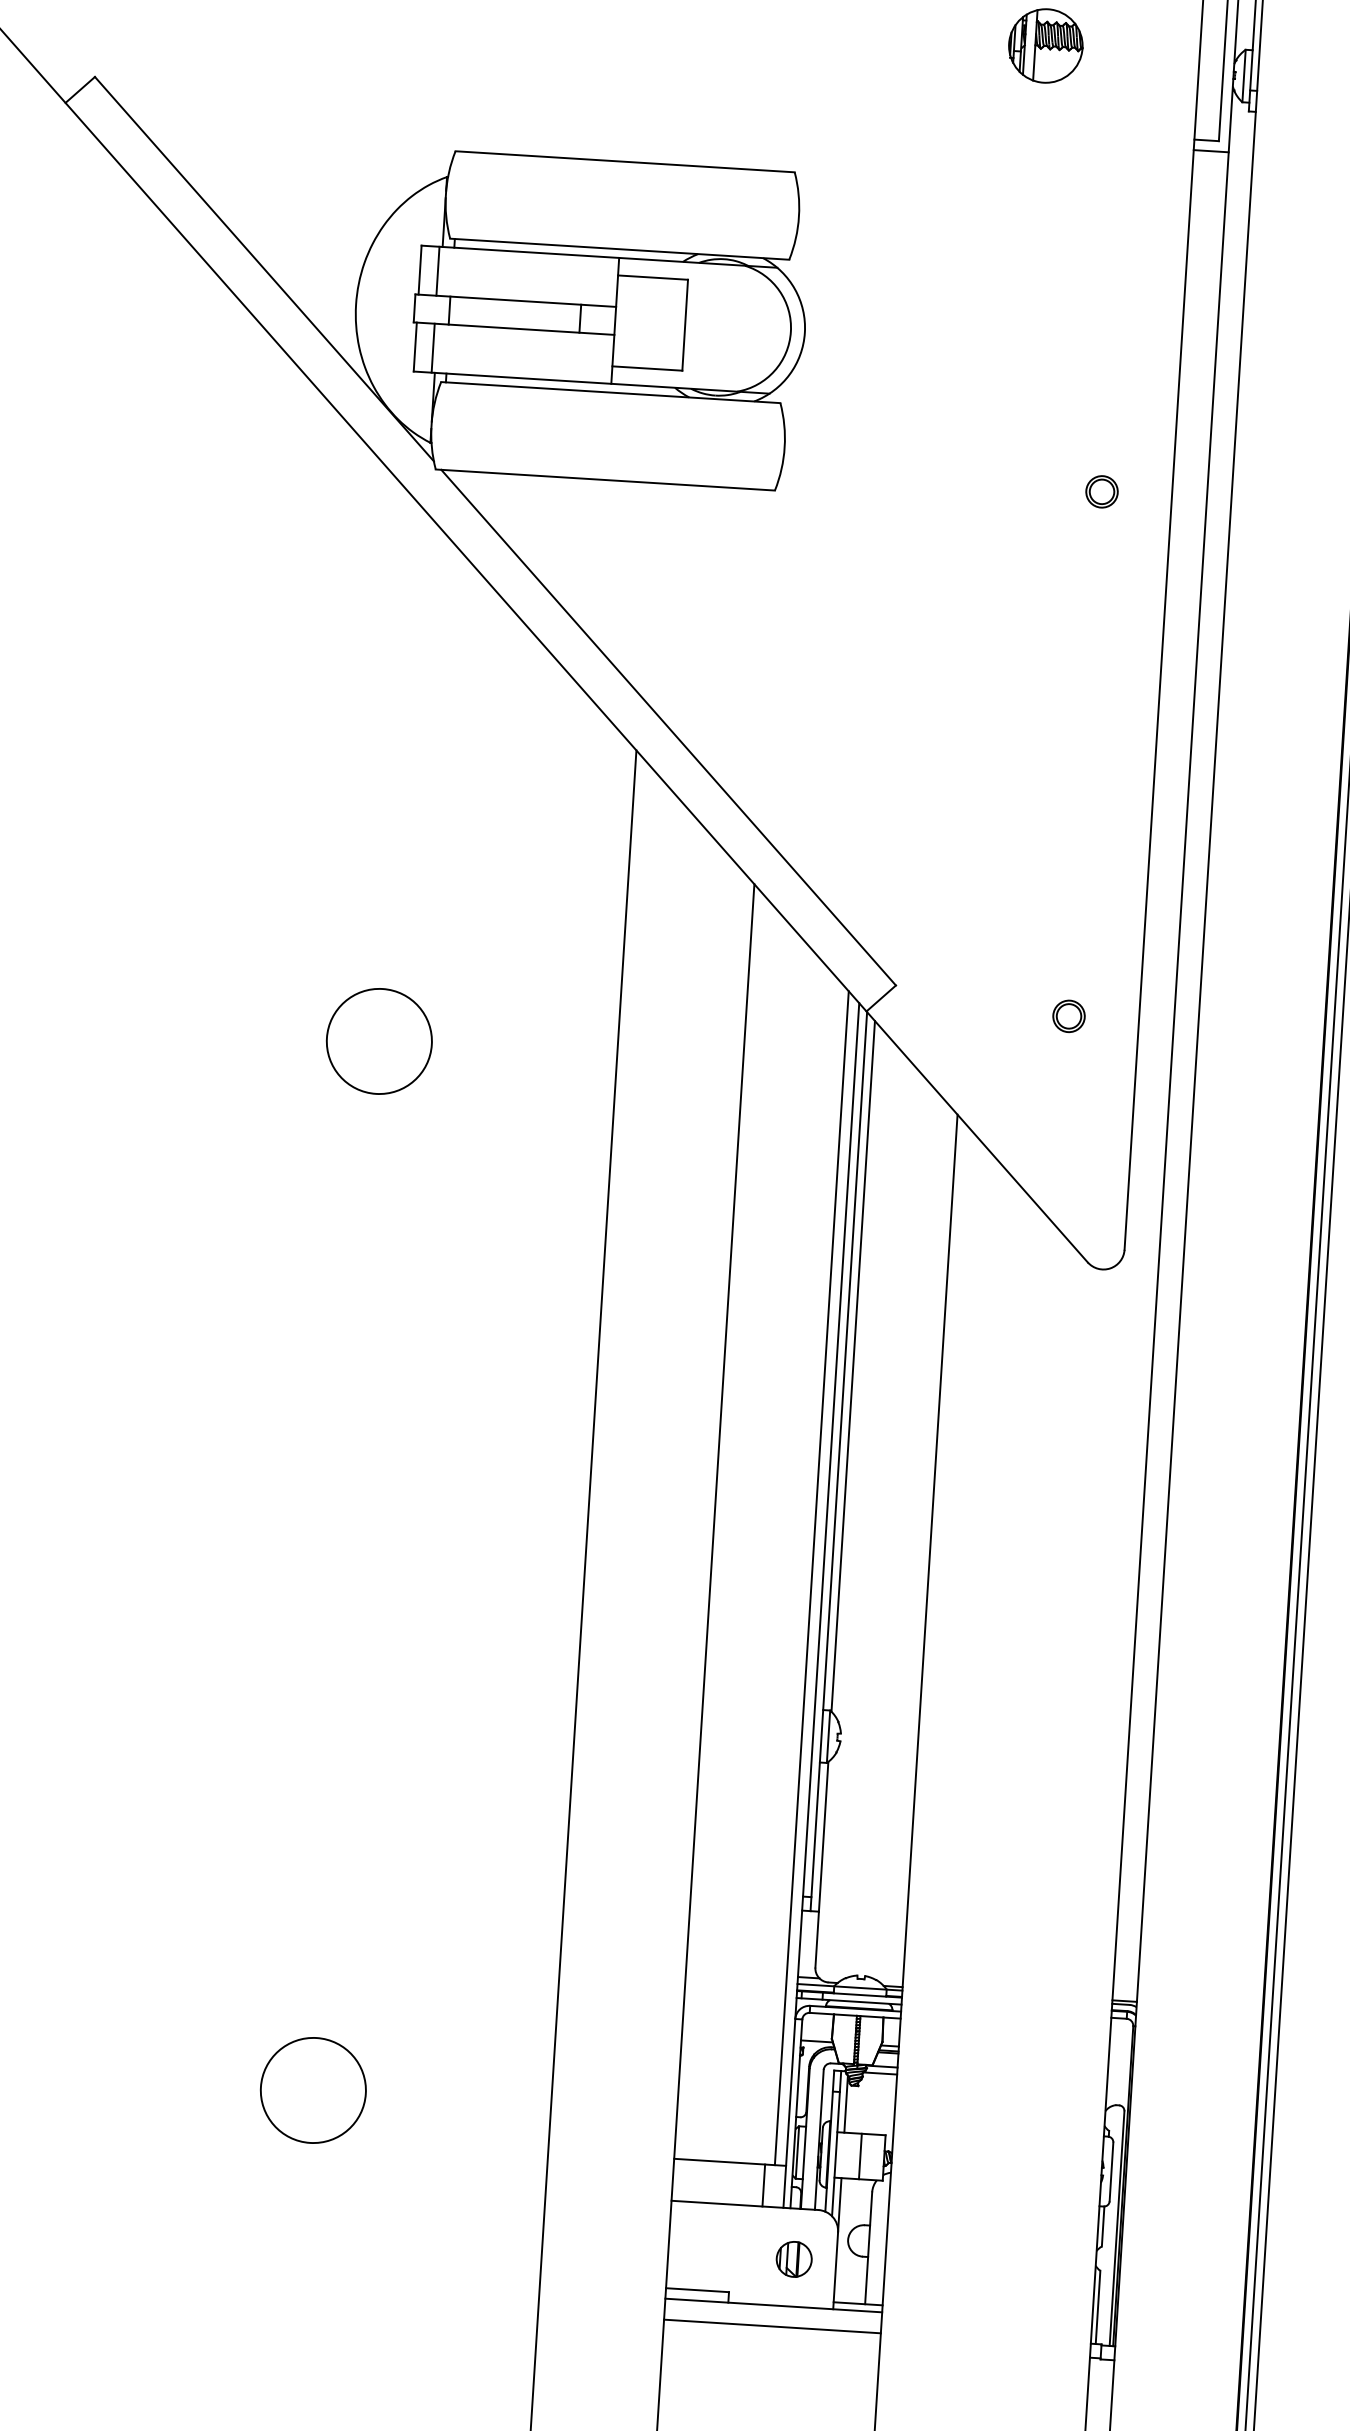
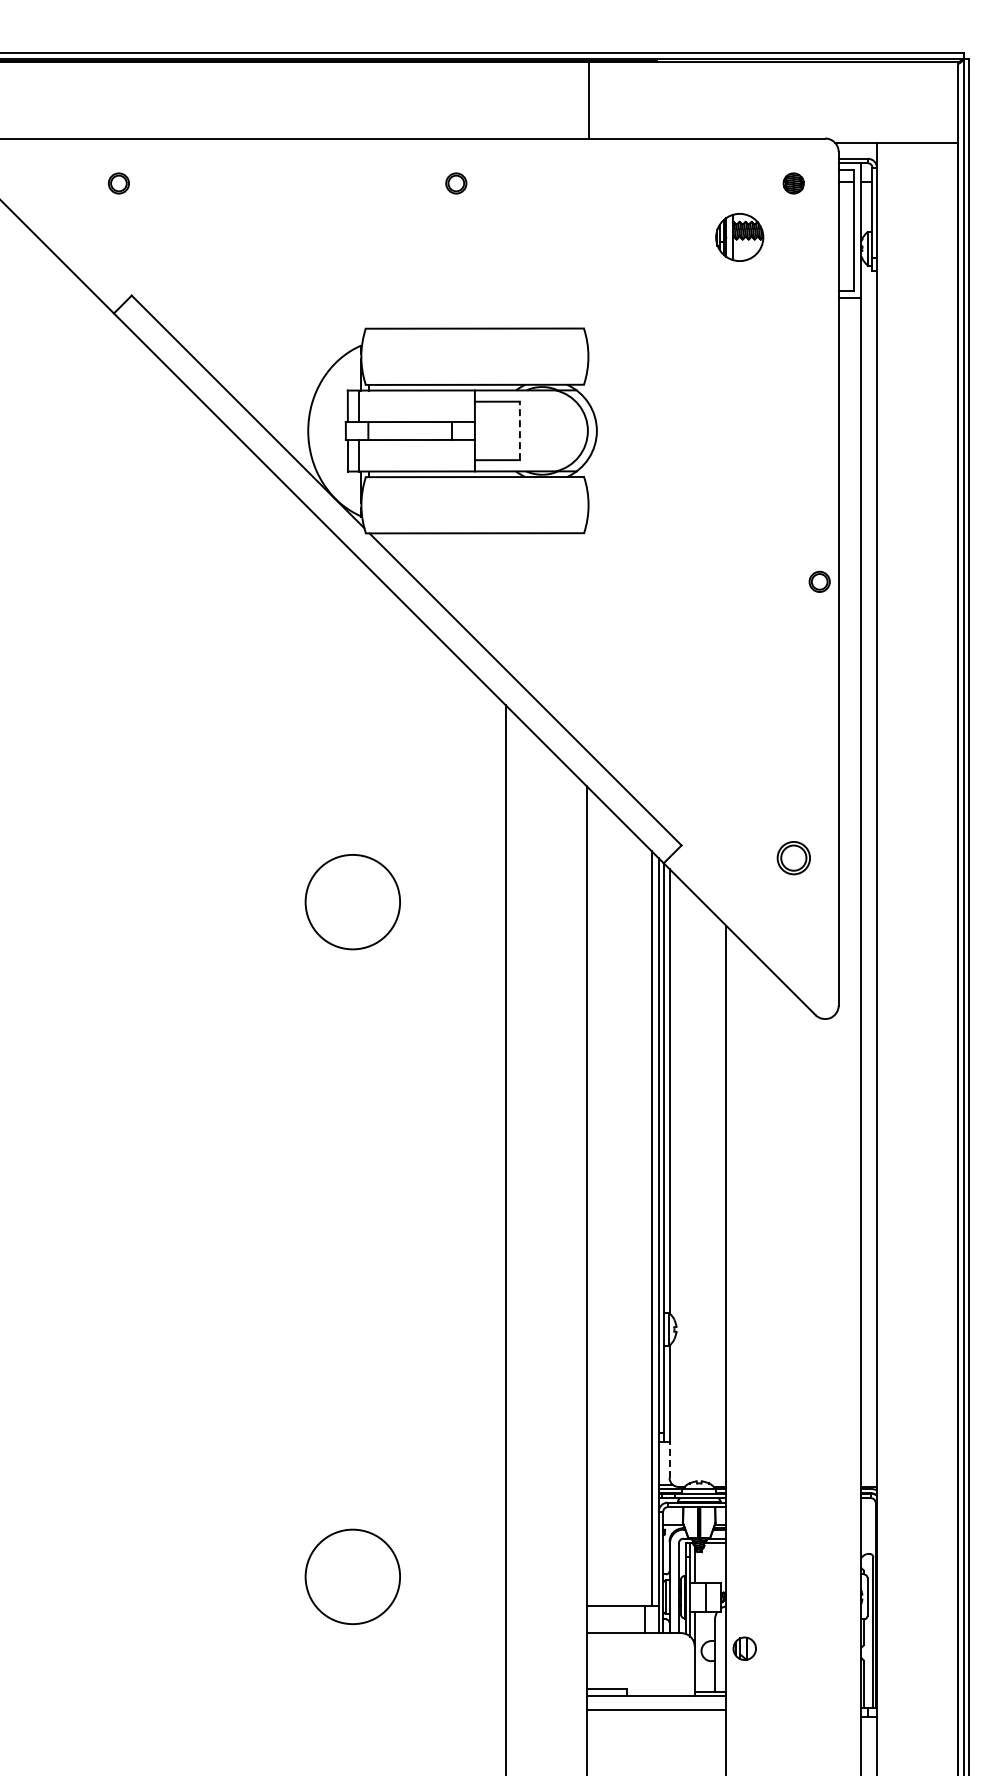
line: (684, 324) -> (519, 430), solid -> dashed
part: (1101, 491) -> (819, 581), moved
part: (1068, 1016) -> (793, 858), size x1.6
circle: (378, 1040) -> (352, 901), size x1.4
line: (817, 1938) -> (669, 1459), solid -> dashed
circle: (312, 2089) -> (352, 1576), size x1.4
part: (793, 2258) -> (744, 1648), moved

